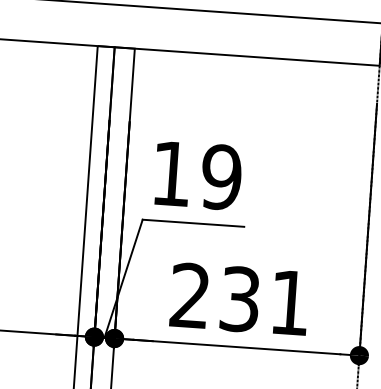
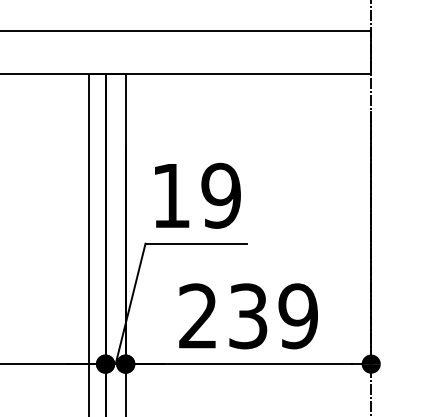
text: (289, 302) -> (297, 316), 231 -> 239

